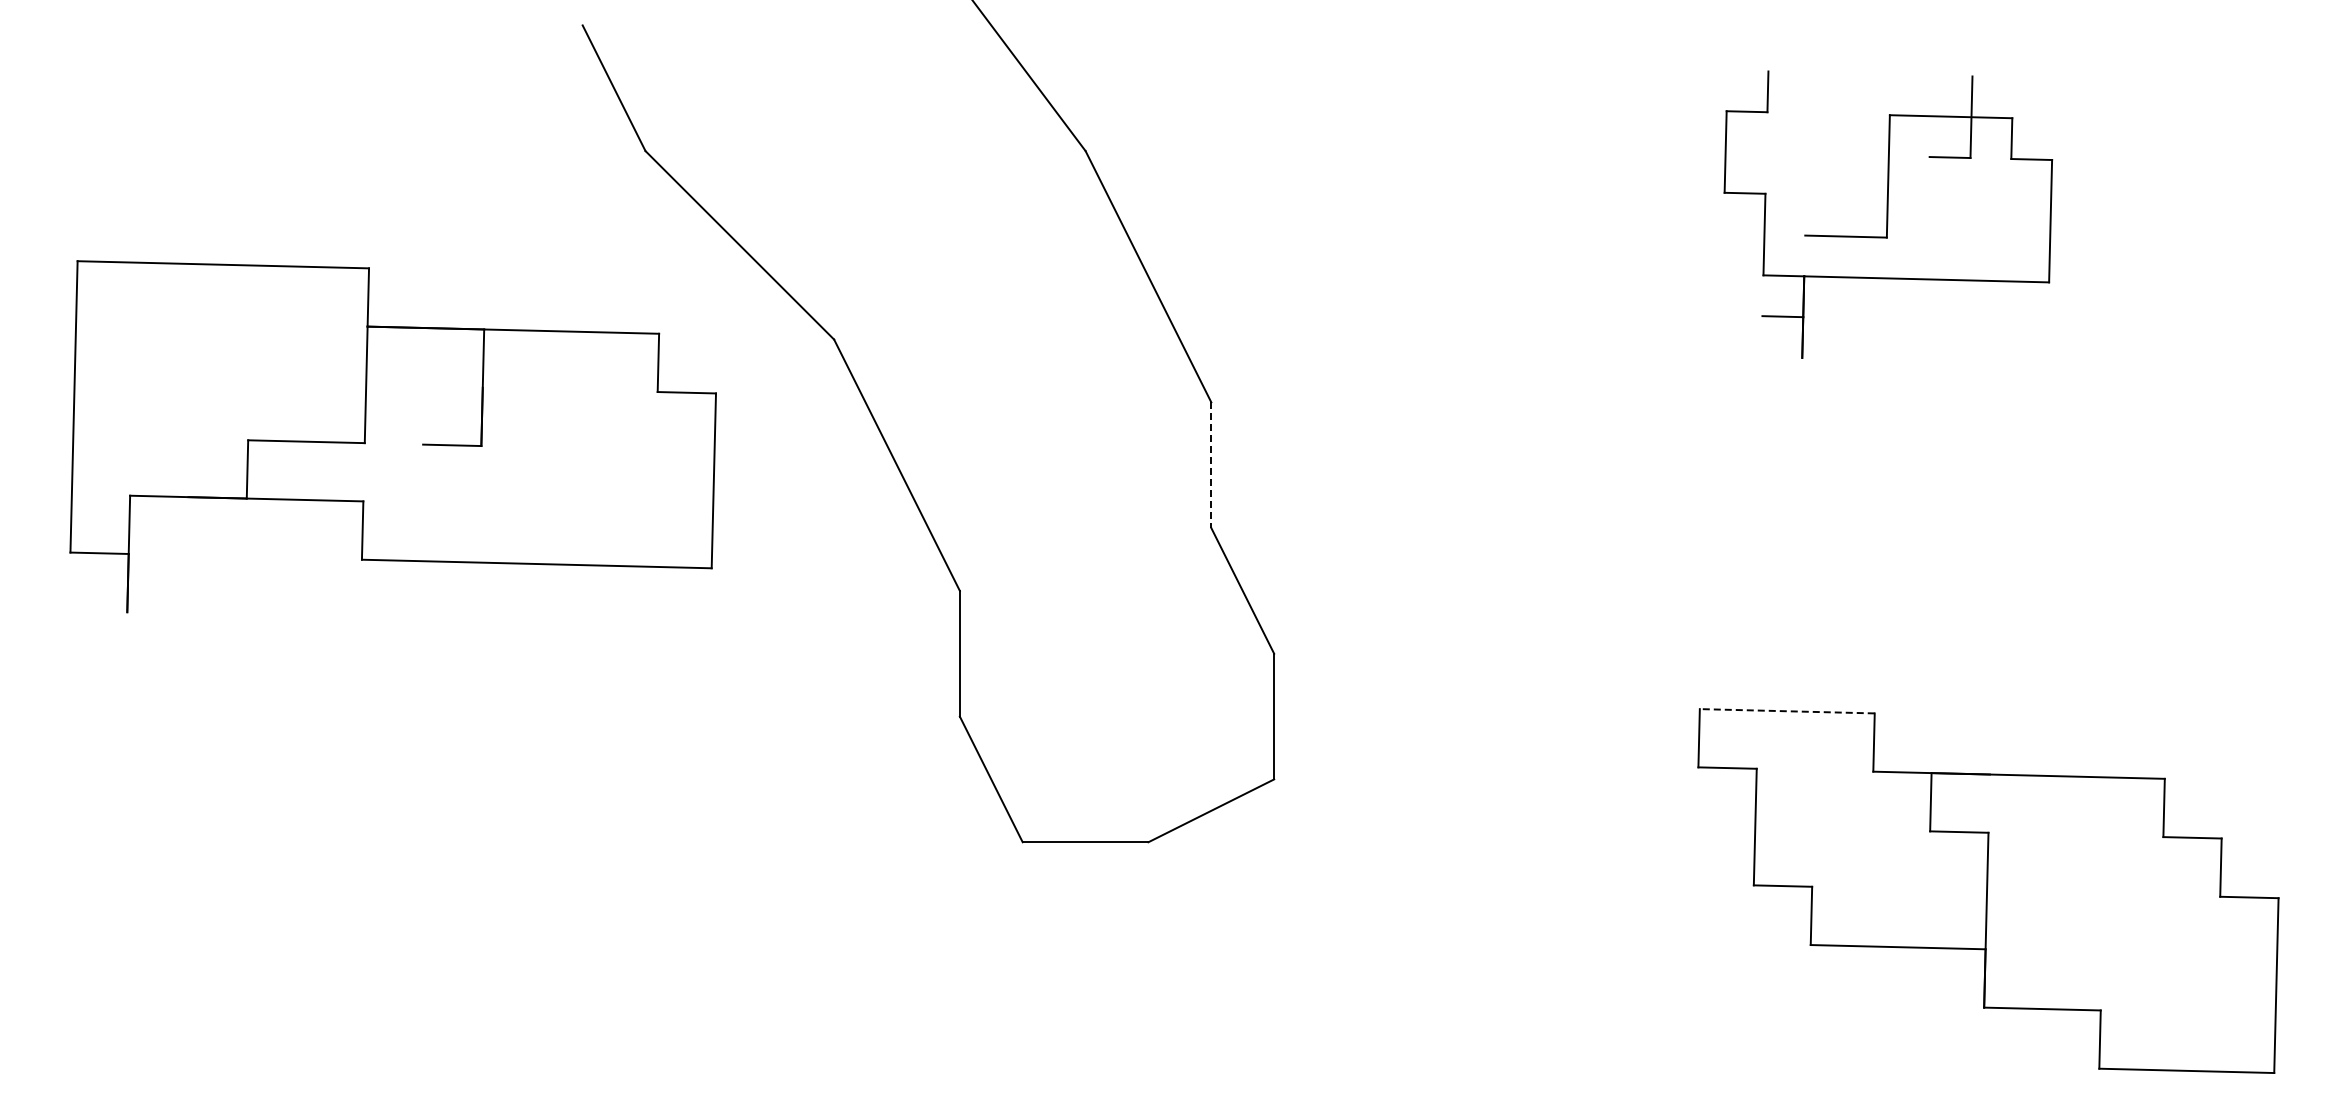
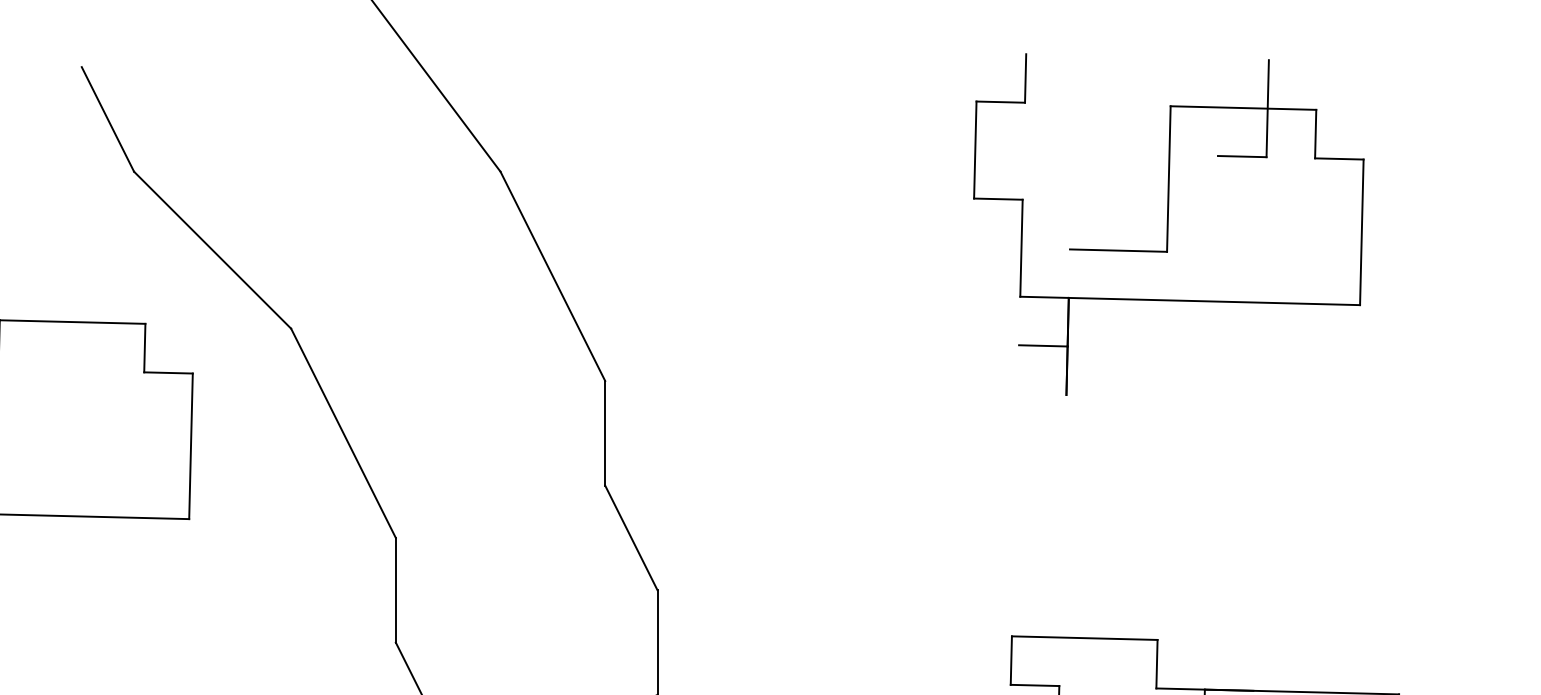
part: (1888, 214) -> (1169, 224), size x1.43
line: (1211, 465) -> (605, 433), dashed -> solid
line: (1786, 711) -> (1084, 638), dashed -> solid

